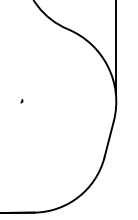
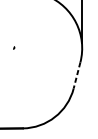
line: (109, 139) -> (77, 75), solid -> dashed

